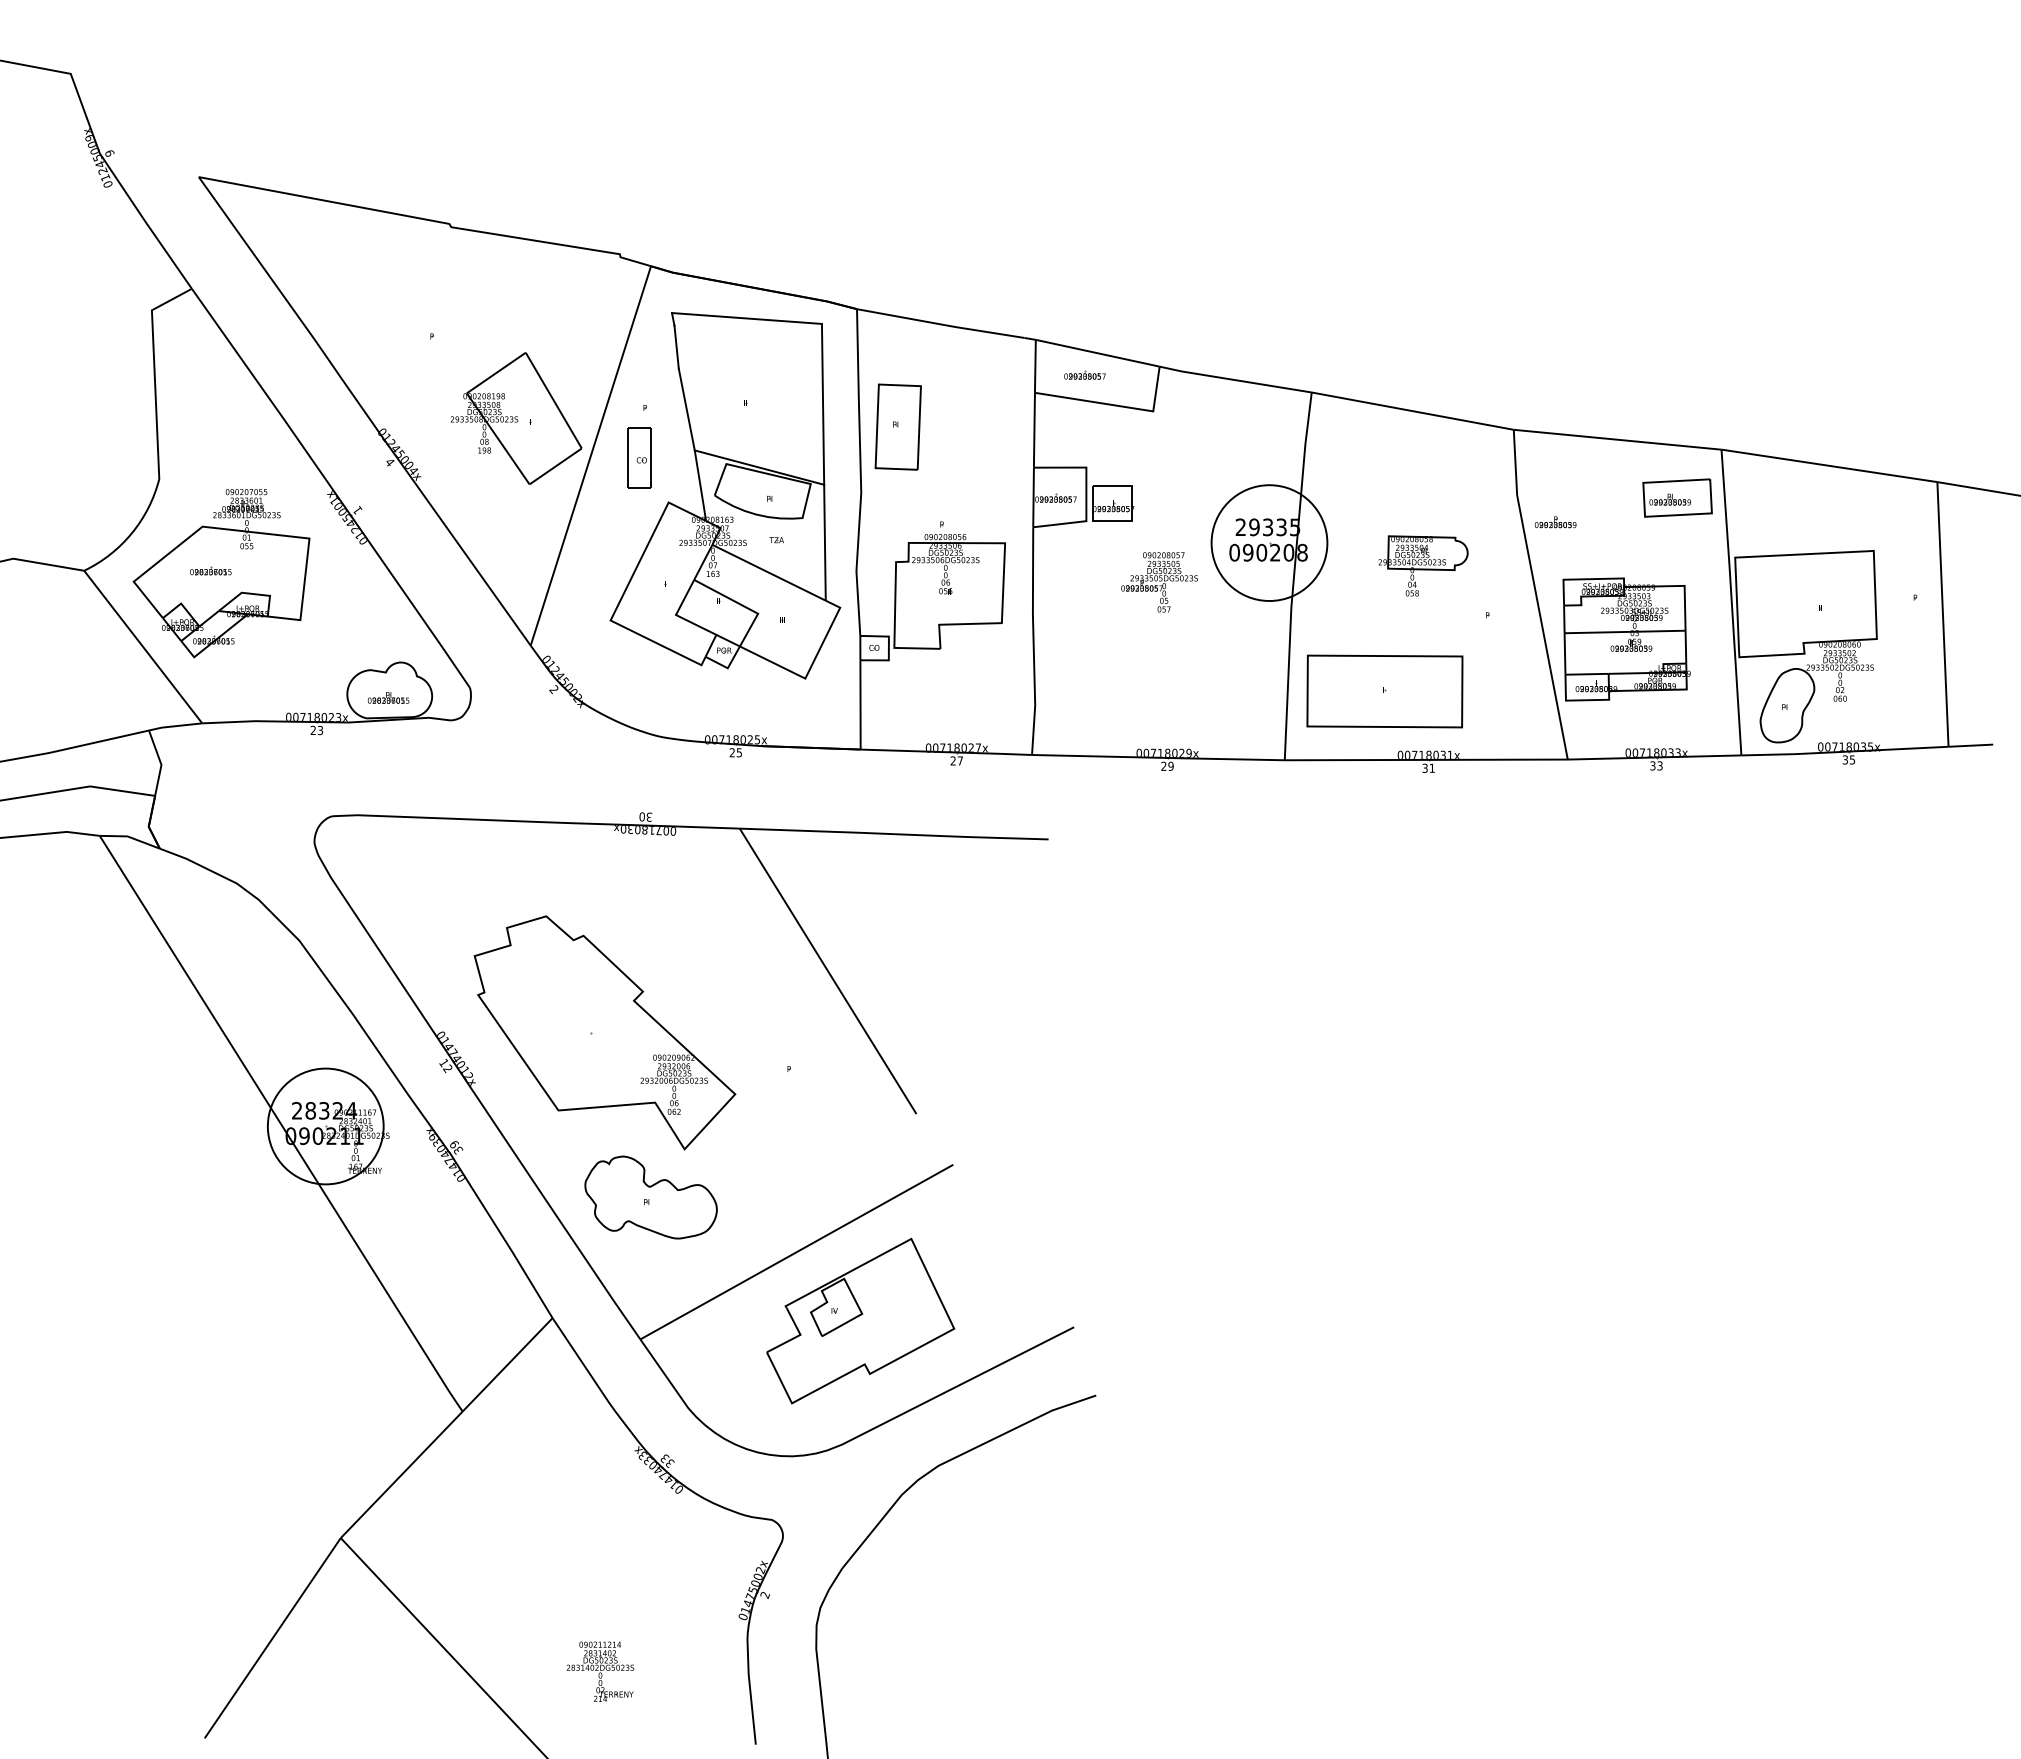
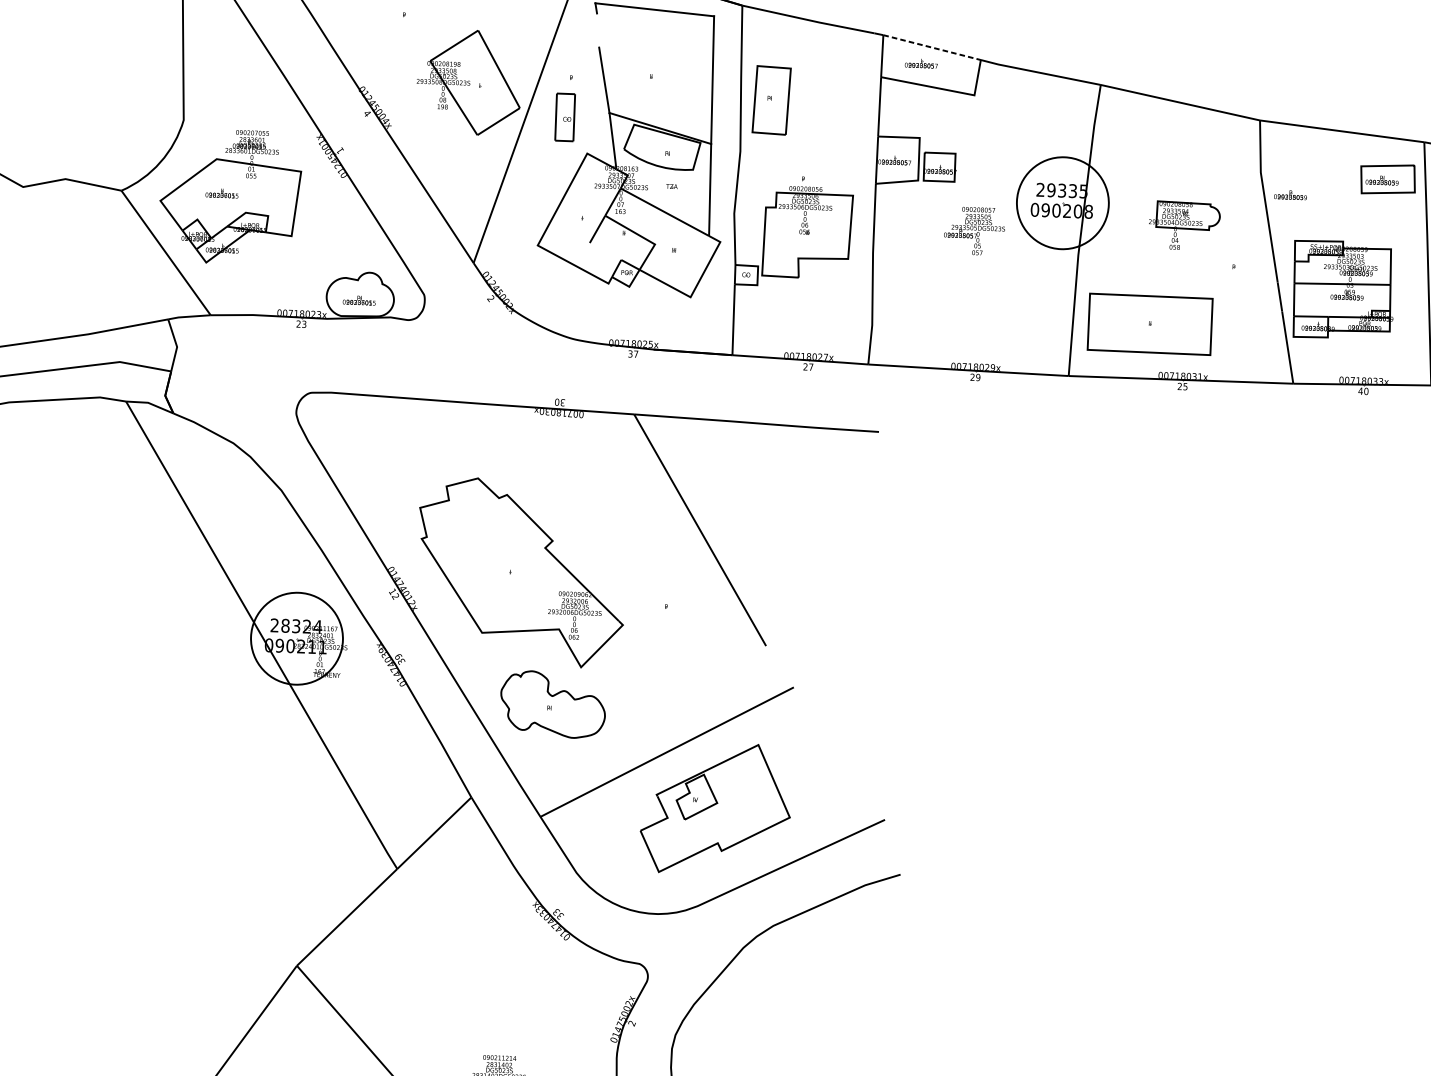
line: (676, 346) -> (598, 29), removed
line: (1098, 353) -> (932, 47), solid -> dashed
line: (696, 624) -> (605, 251), removed
text: (735, 752) -> (633, 353), 25 -> 37
text: (1656, 765) -> (1363, 391), 33 -> 40
text: (1428, 767) -> (1182, 385), 31 -> 25

